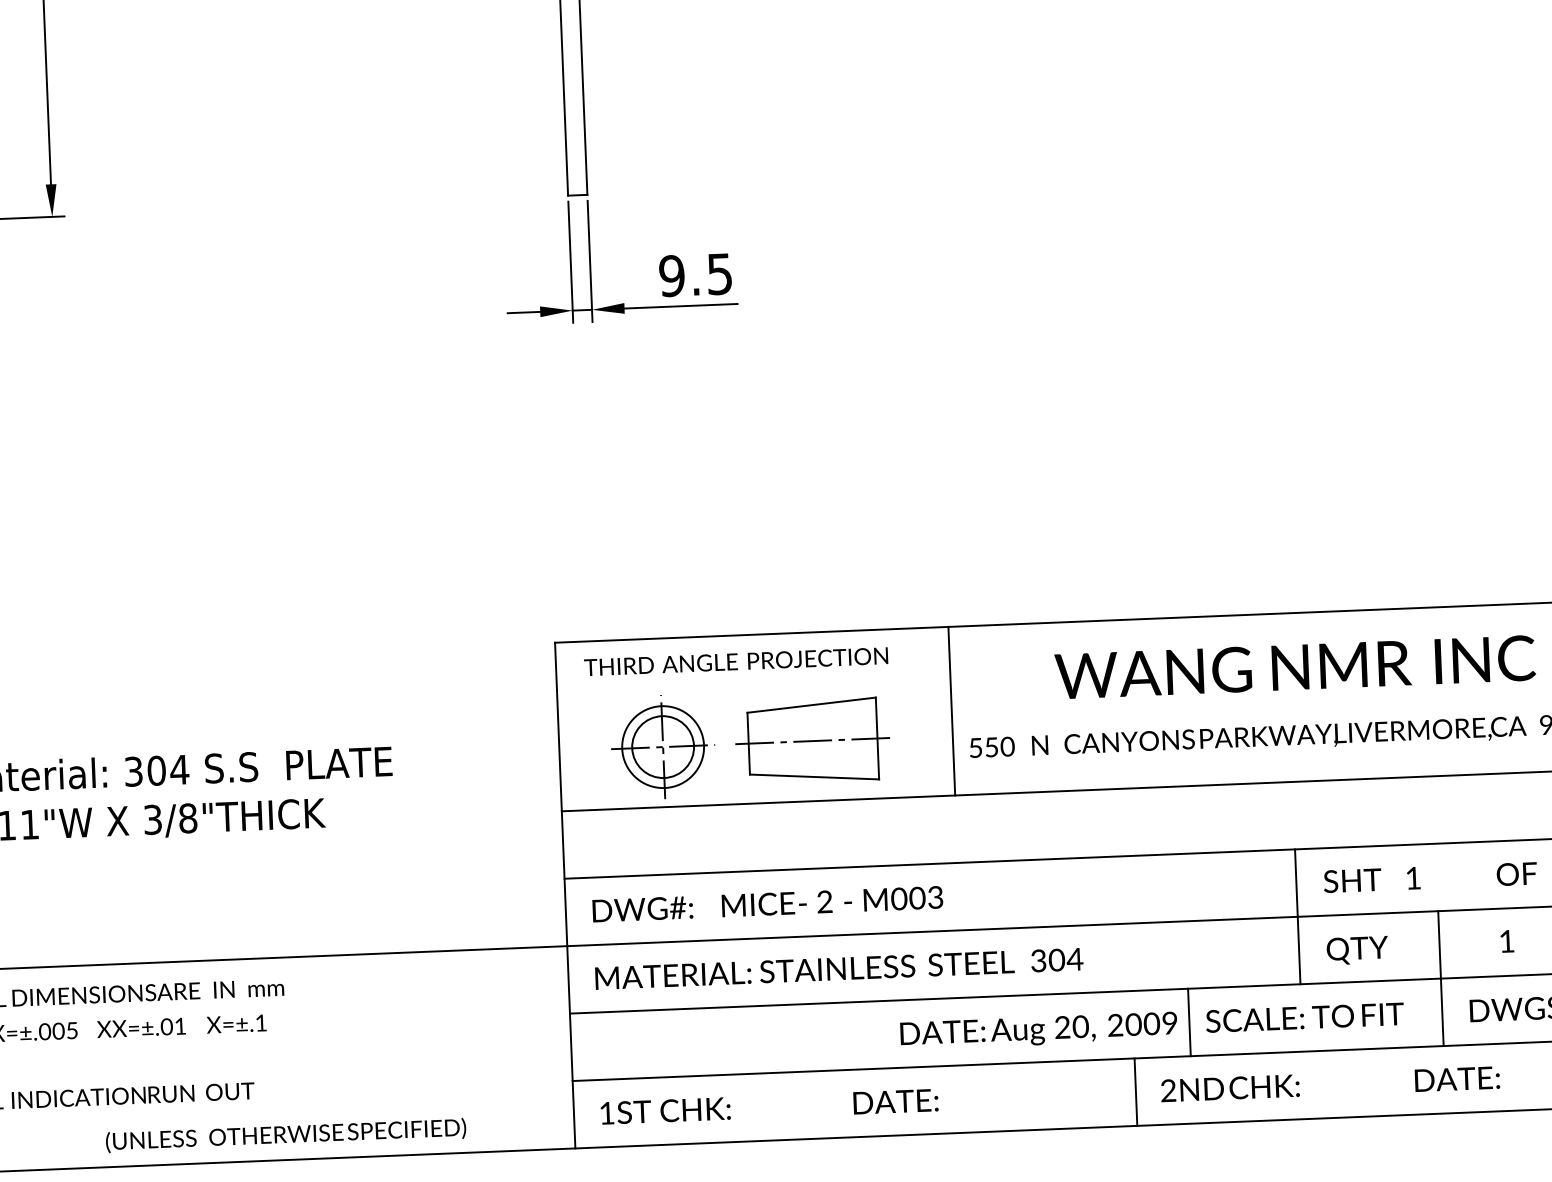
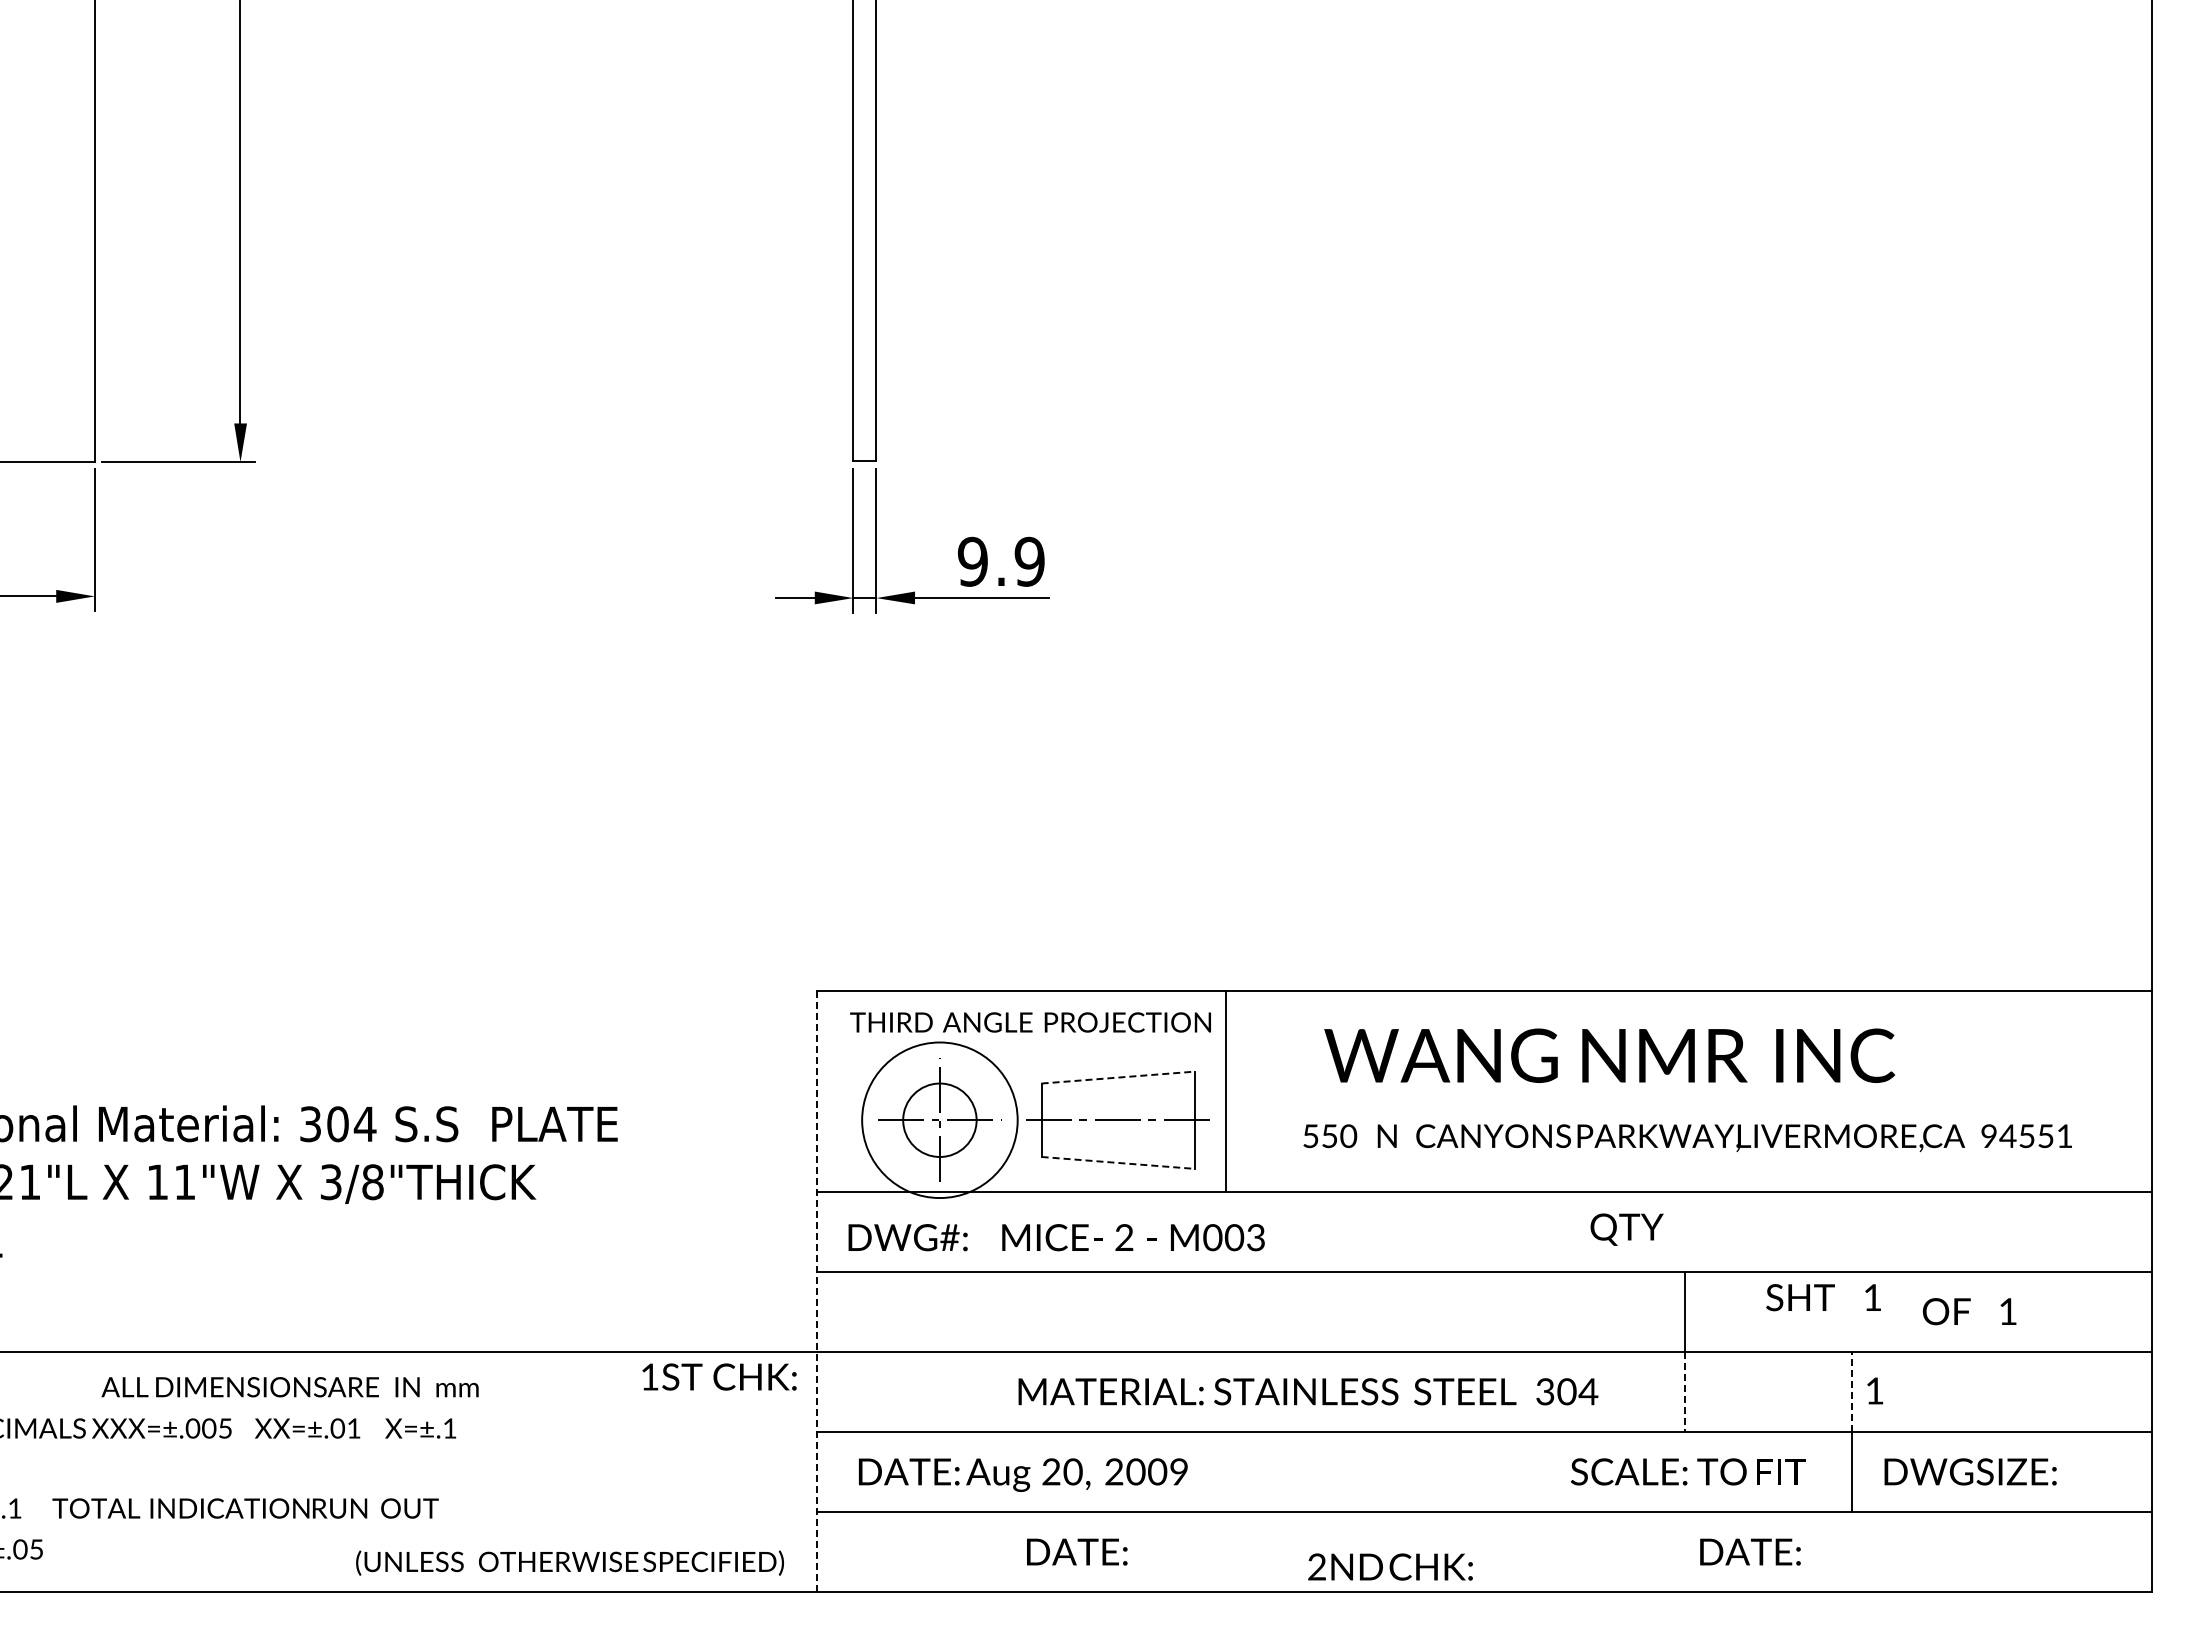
text: (719, 273) -> (1029, 561), 9.5 -> 9.9
text: (1295, 667) -> (1609, 1055), moved
line: (811, 705) -> (1118, 1077), solid -> dashed
line: (952, 711) -> (1226, 1091), moved
circle: (662, 746) -> (939, 1119), size x1.6
line: (814, 776) -> (1118, 1162), solid -> dashed
text: (1371, 879) -> (1823, 1297), moved
line: (565, 895) -> (816, 1291), solid -> dashed
text: (767, 904) -> (1056, 1237), moved
text: (1506, 941) -> (1874, 1390), moved
line: (1439, 944) -> (1851, 1391), solid -> dashed
text: (1357, 950) -> (1626, 1229), moved
line: (1298, 951) -> (1684, 1392), solid -> dashed
text: (839, 968) -> (1308, 1391), moved
line: (1189, 1022) -> (1551, 1471), removed
text: (1039, 1030) -> (1023, 1474), moved
text: (1457, 1078) -> (1750, 1551), moved
text: (1230, 1087) -> (1390, 1566), moved
line: (1136, 1092) -> (1484, 1552), removed
text: (896, 1101) -> (1077, 1551), moved
text: (665, 1110) -> (719, 1376), moved
text: (285, 1135) -> (569, 1562), moved

